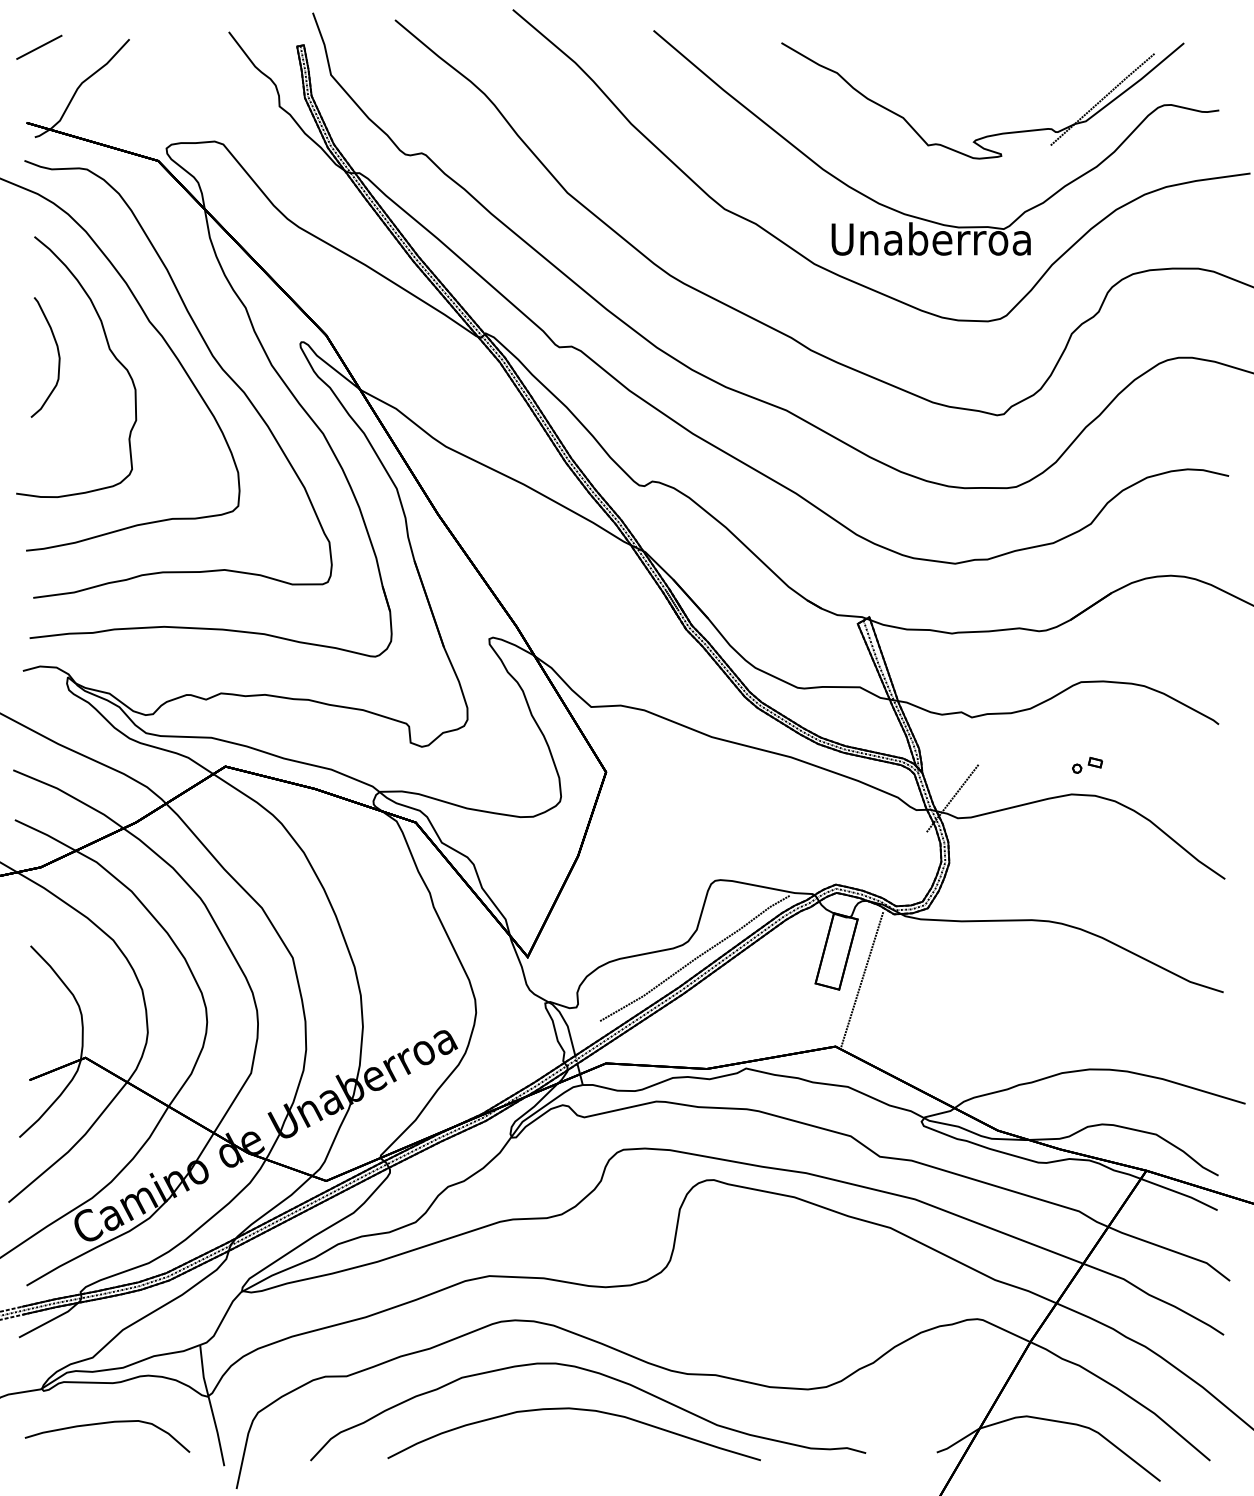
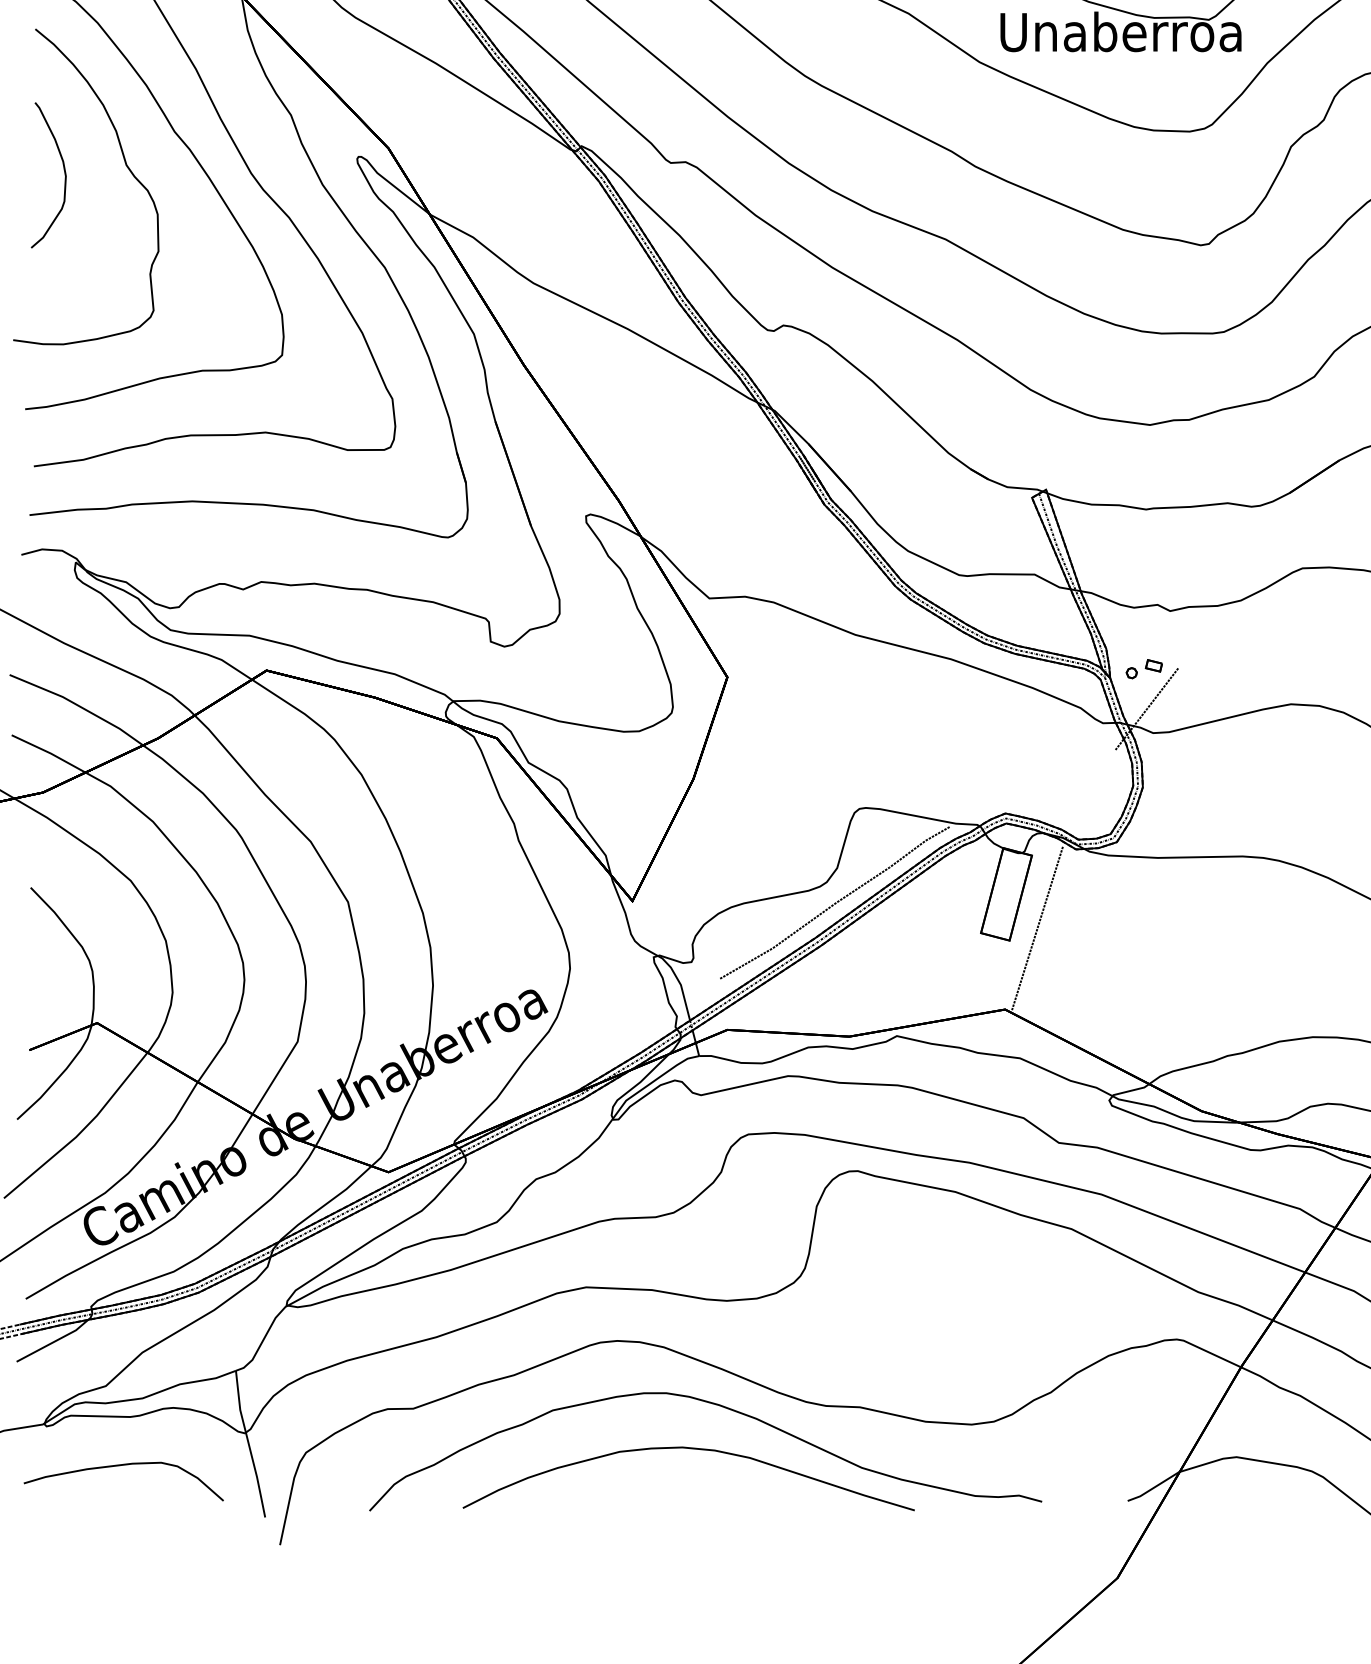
part: (1087, 764) -> (1144, 668), moved

